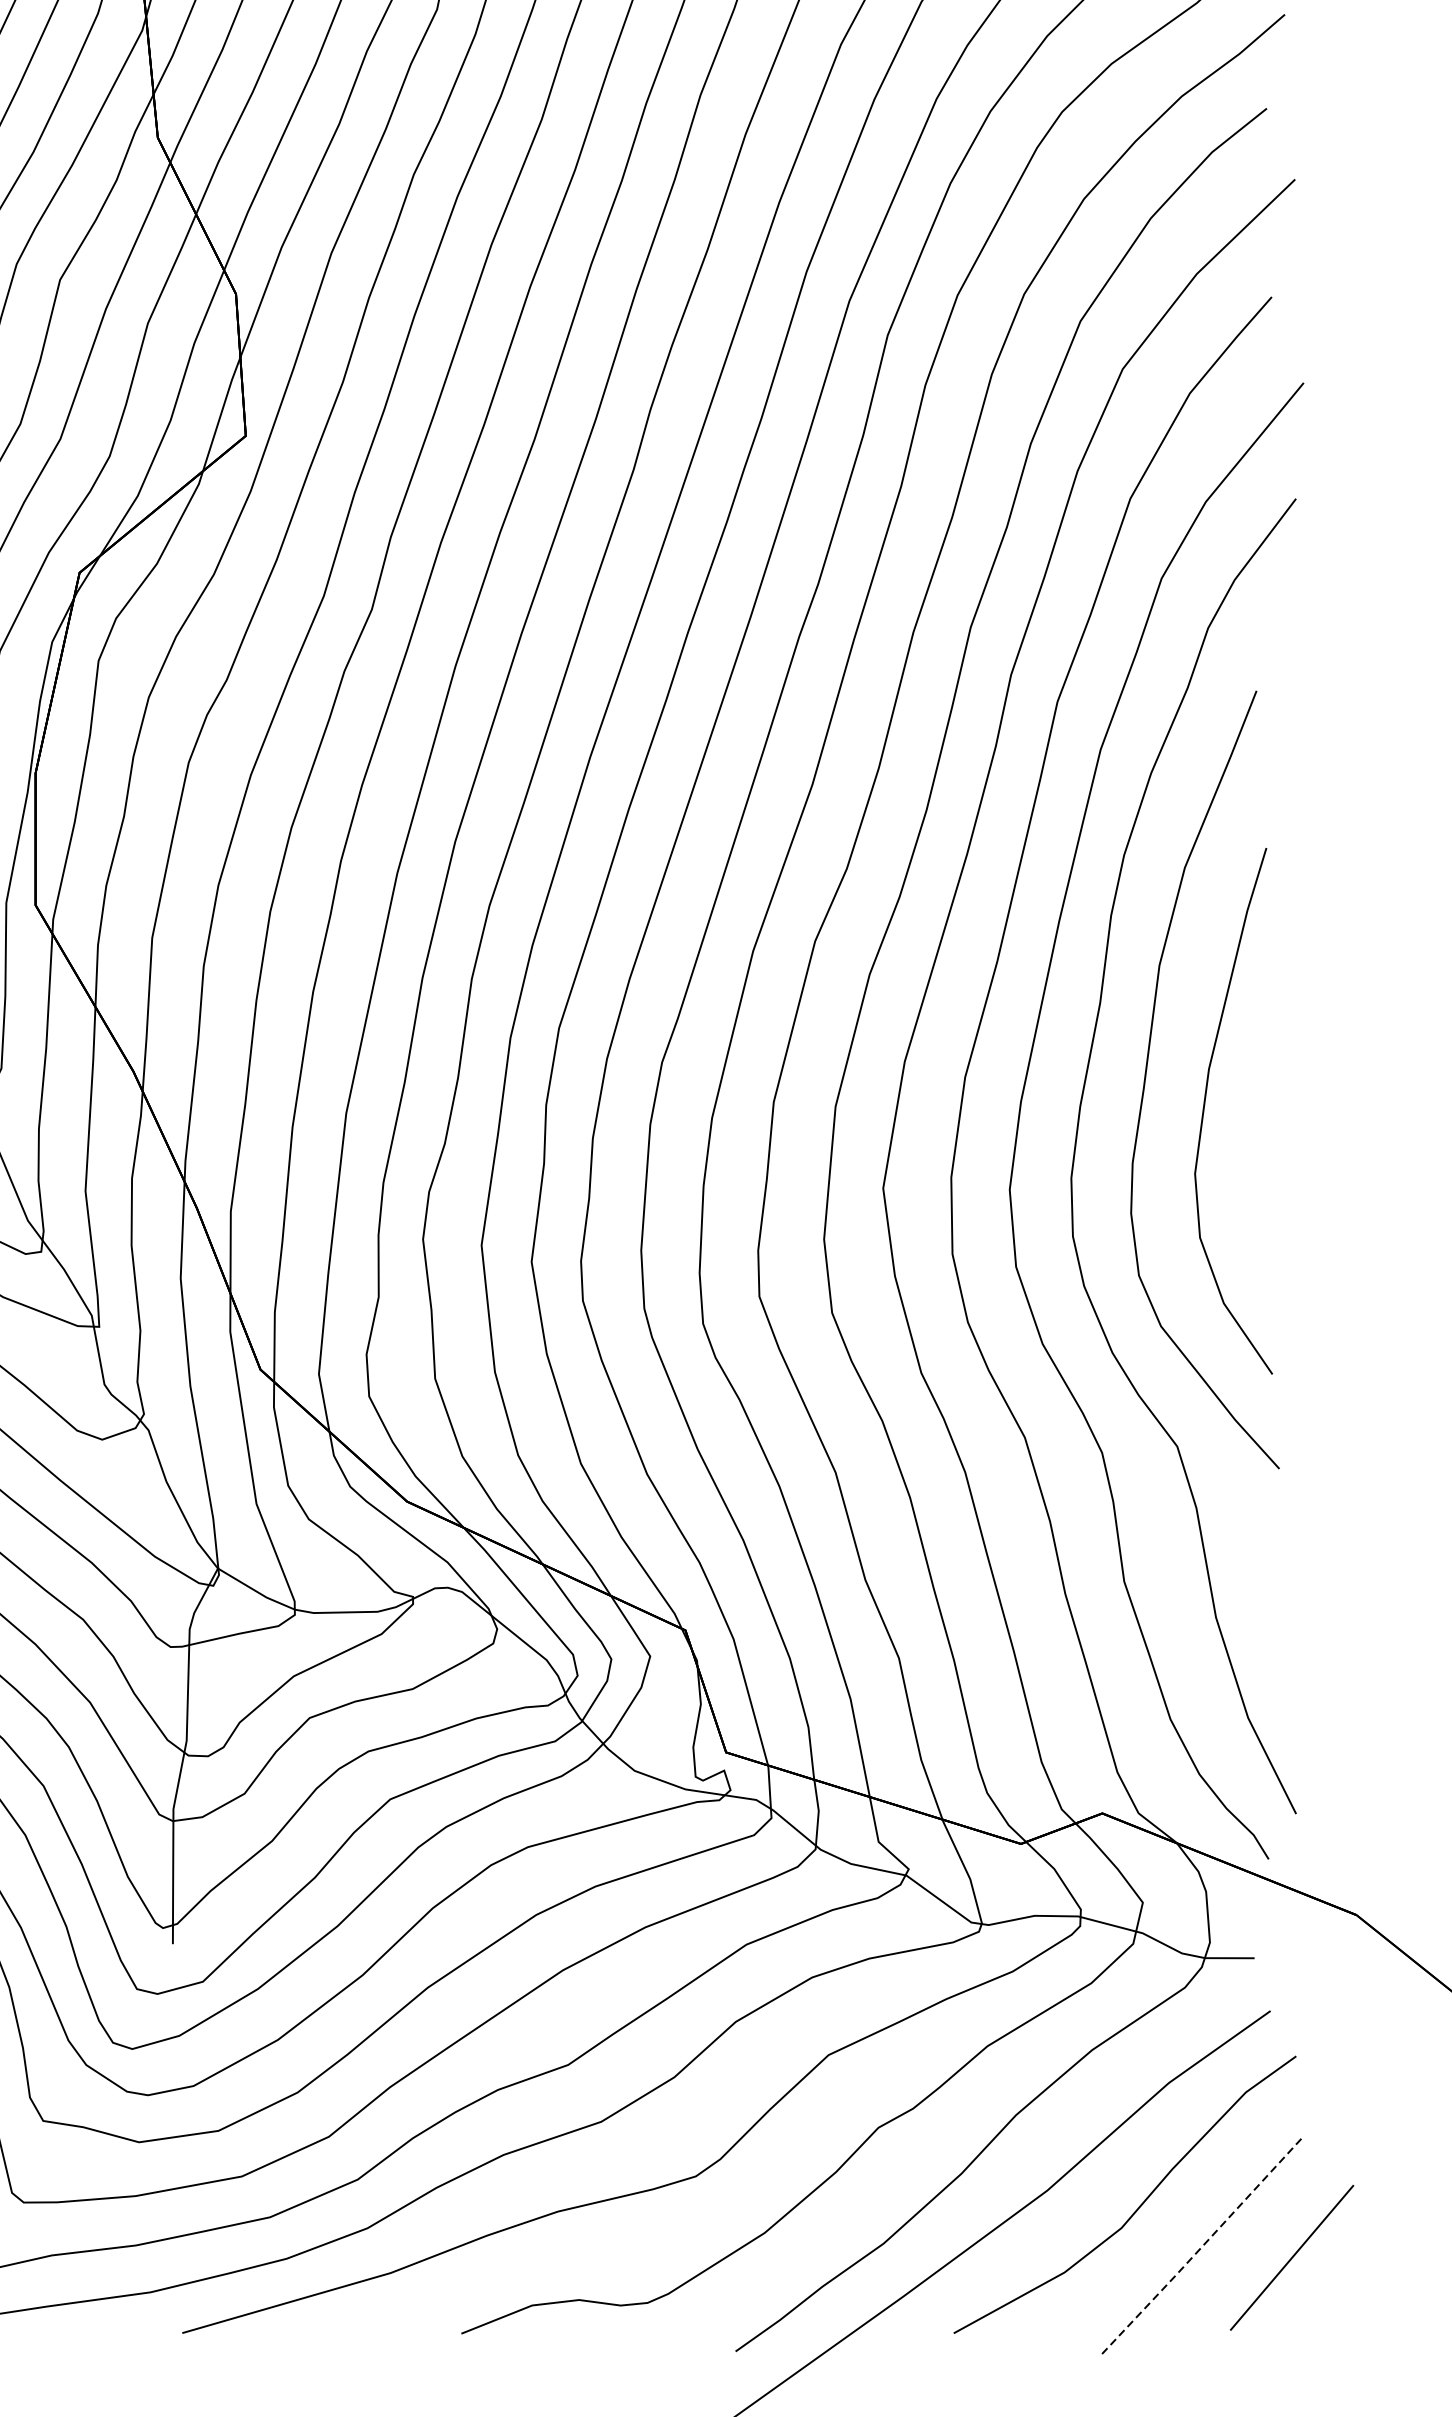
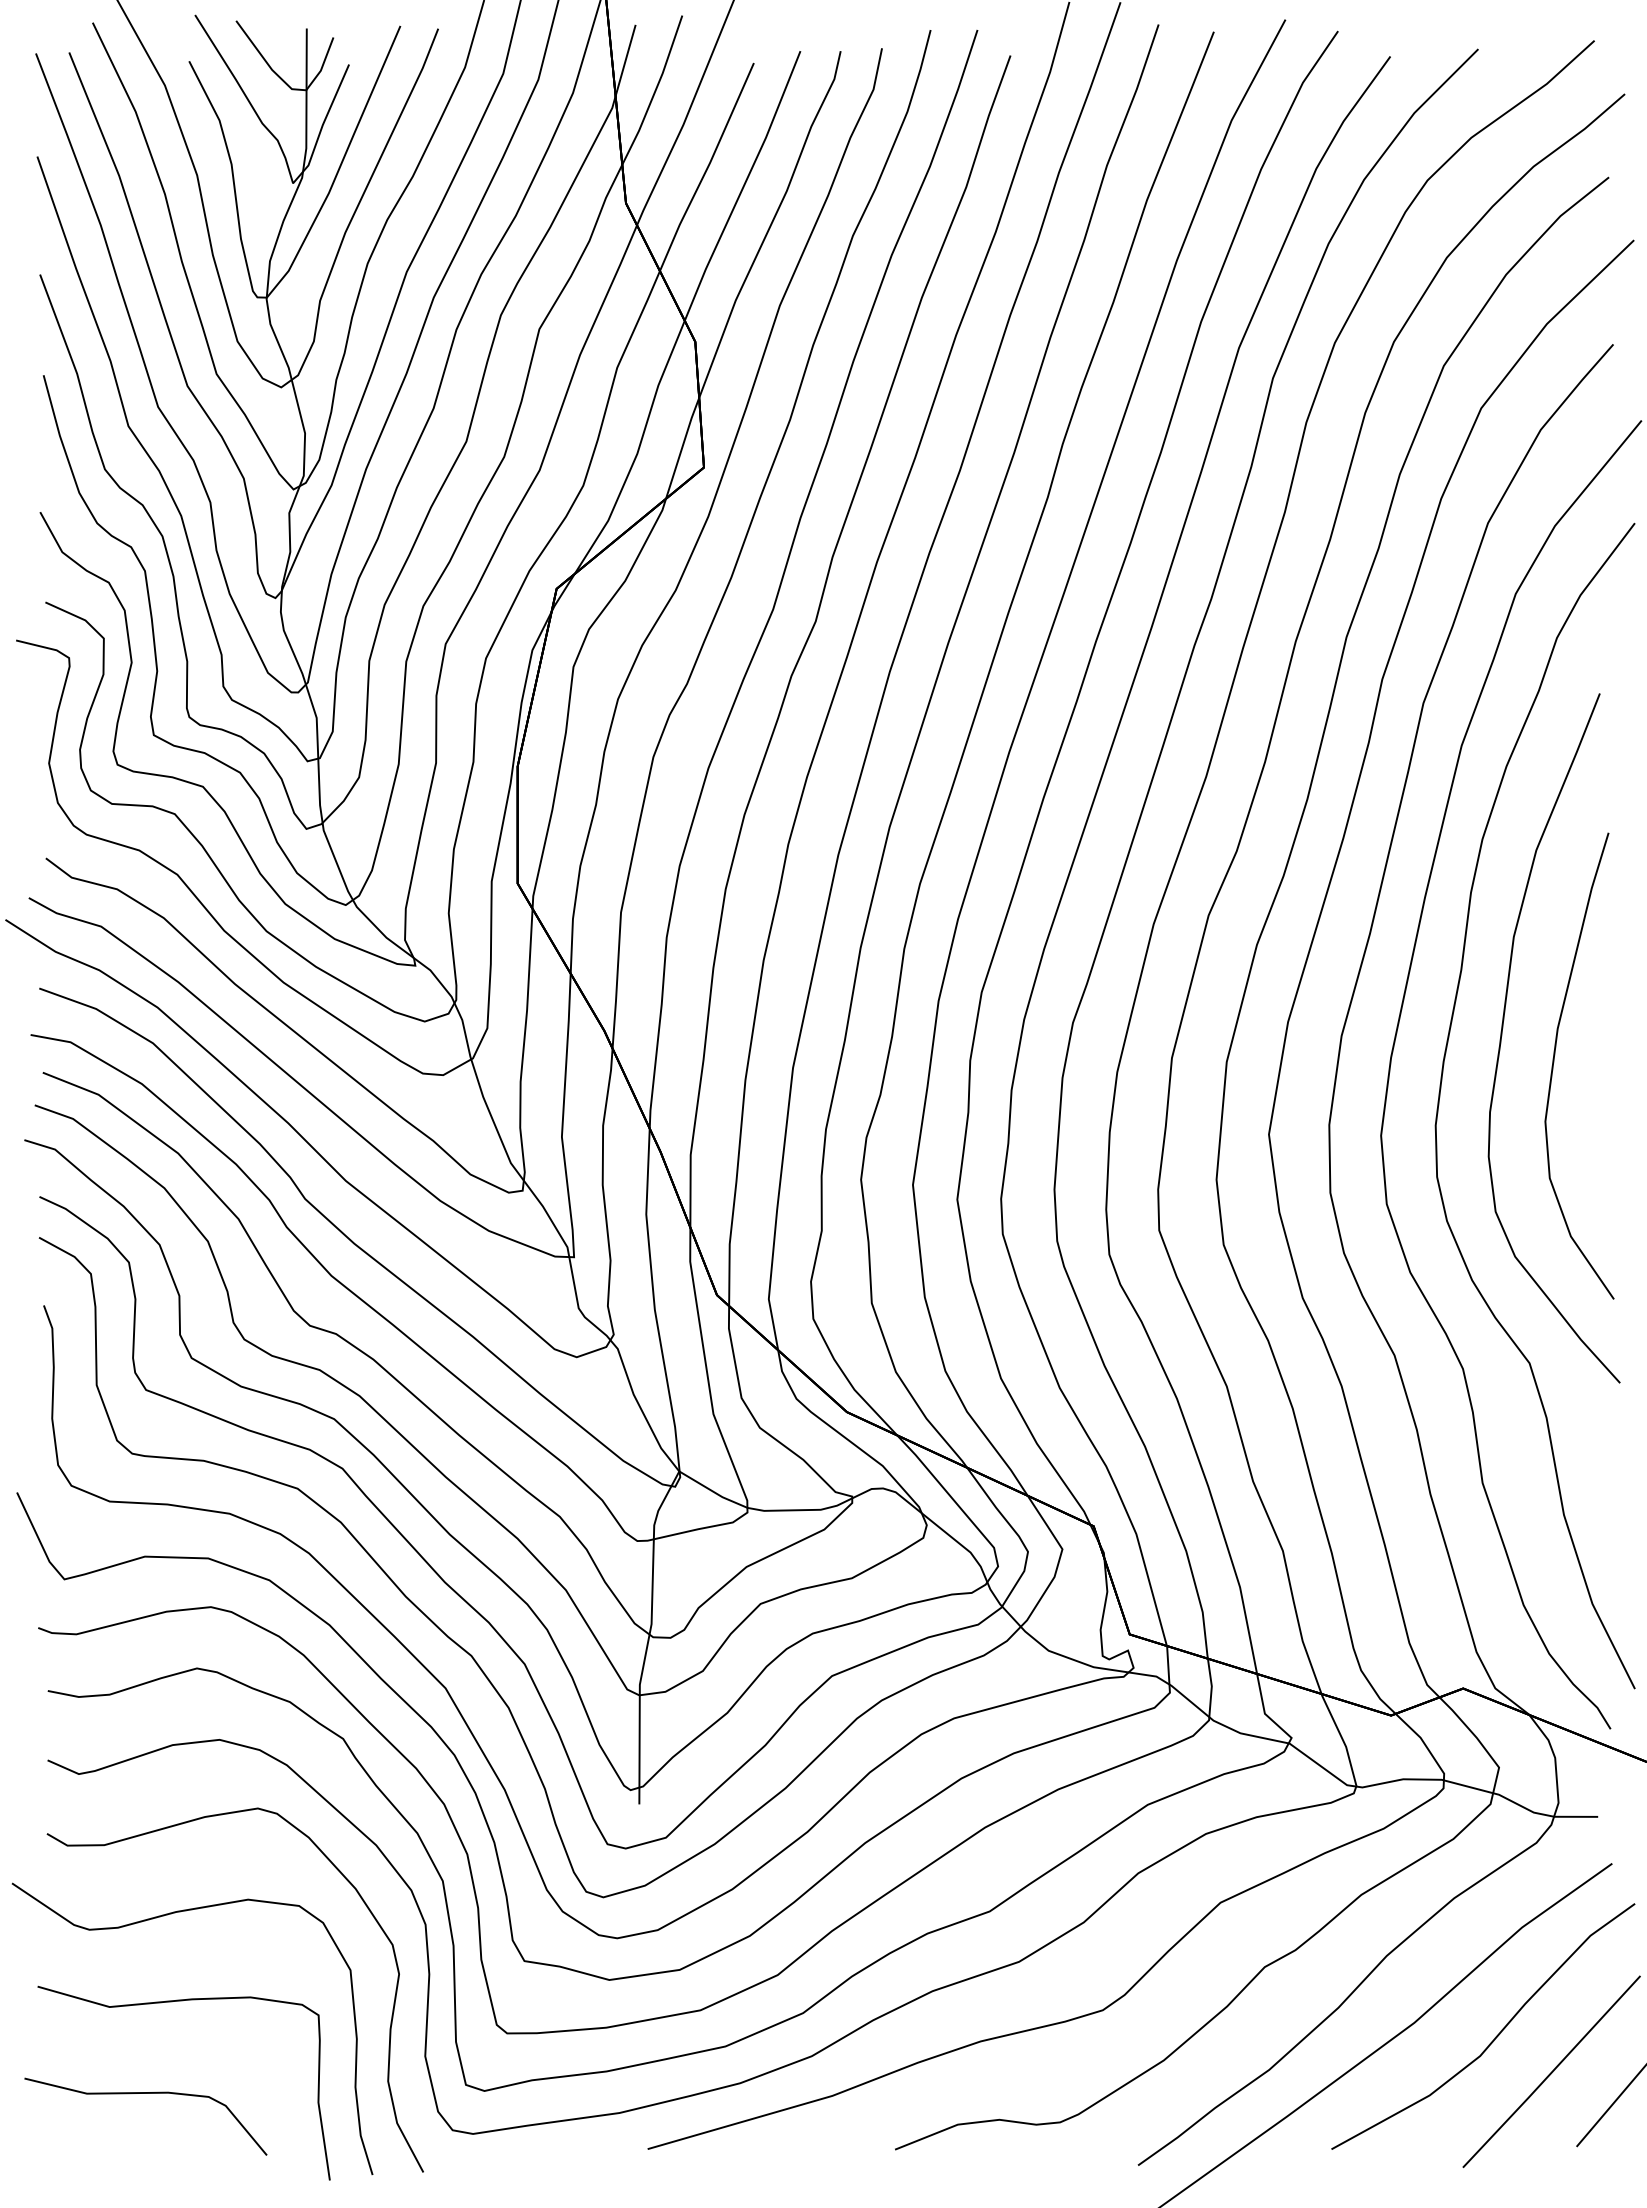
line: (1201, 2246) -> (1551, 2072), dashed -> solid

